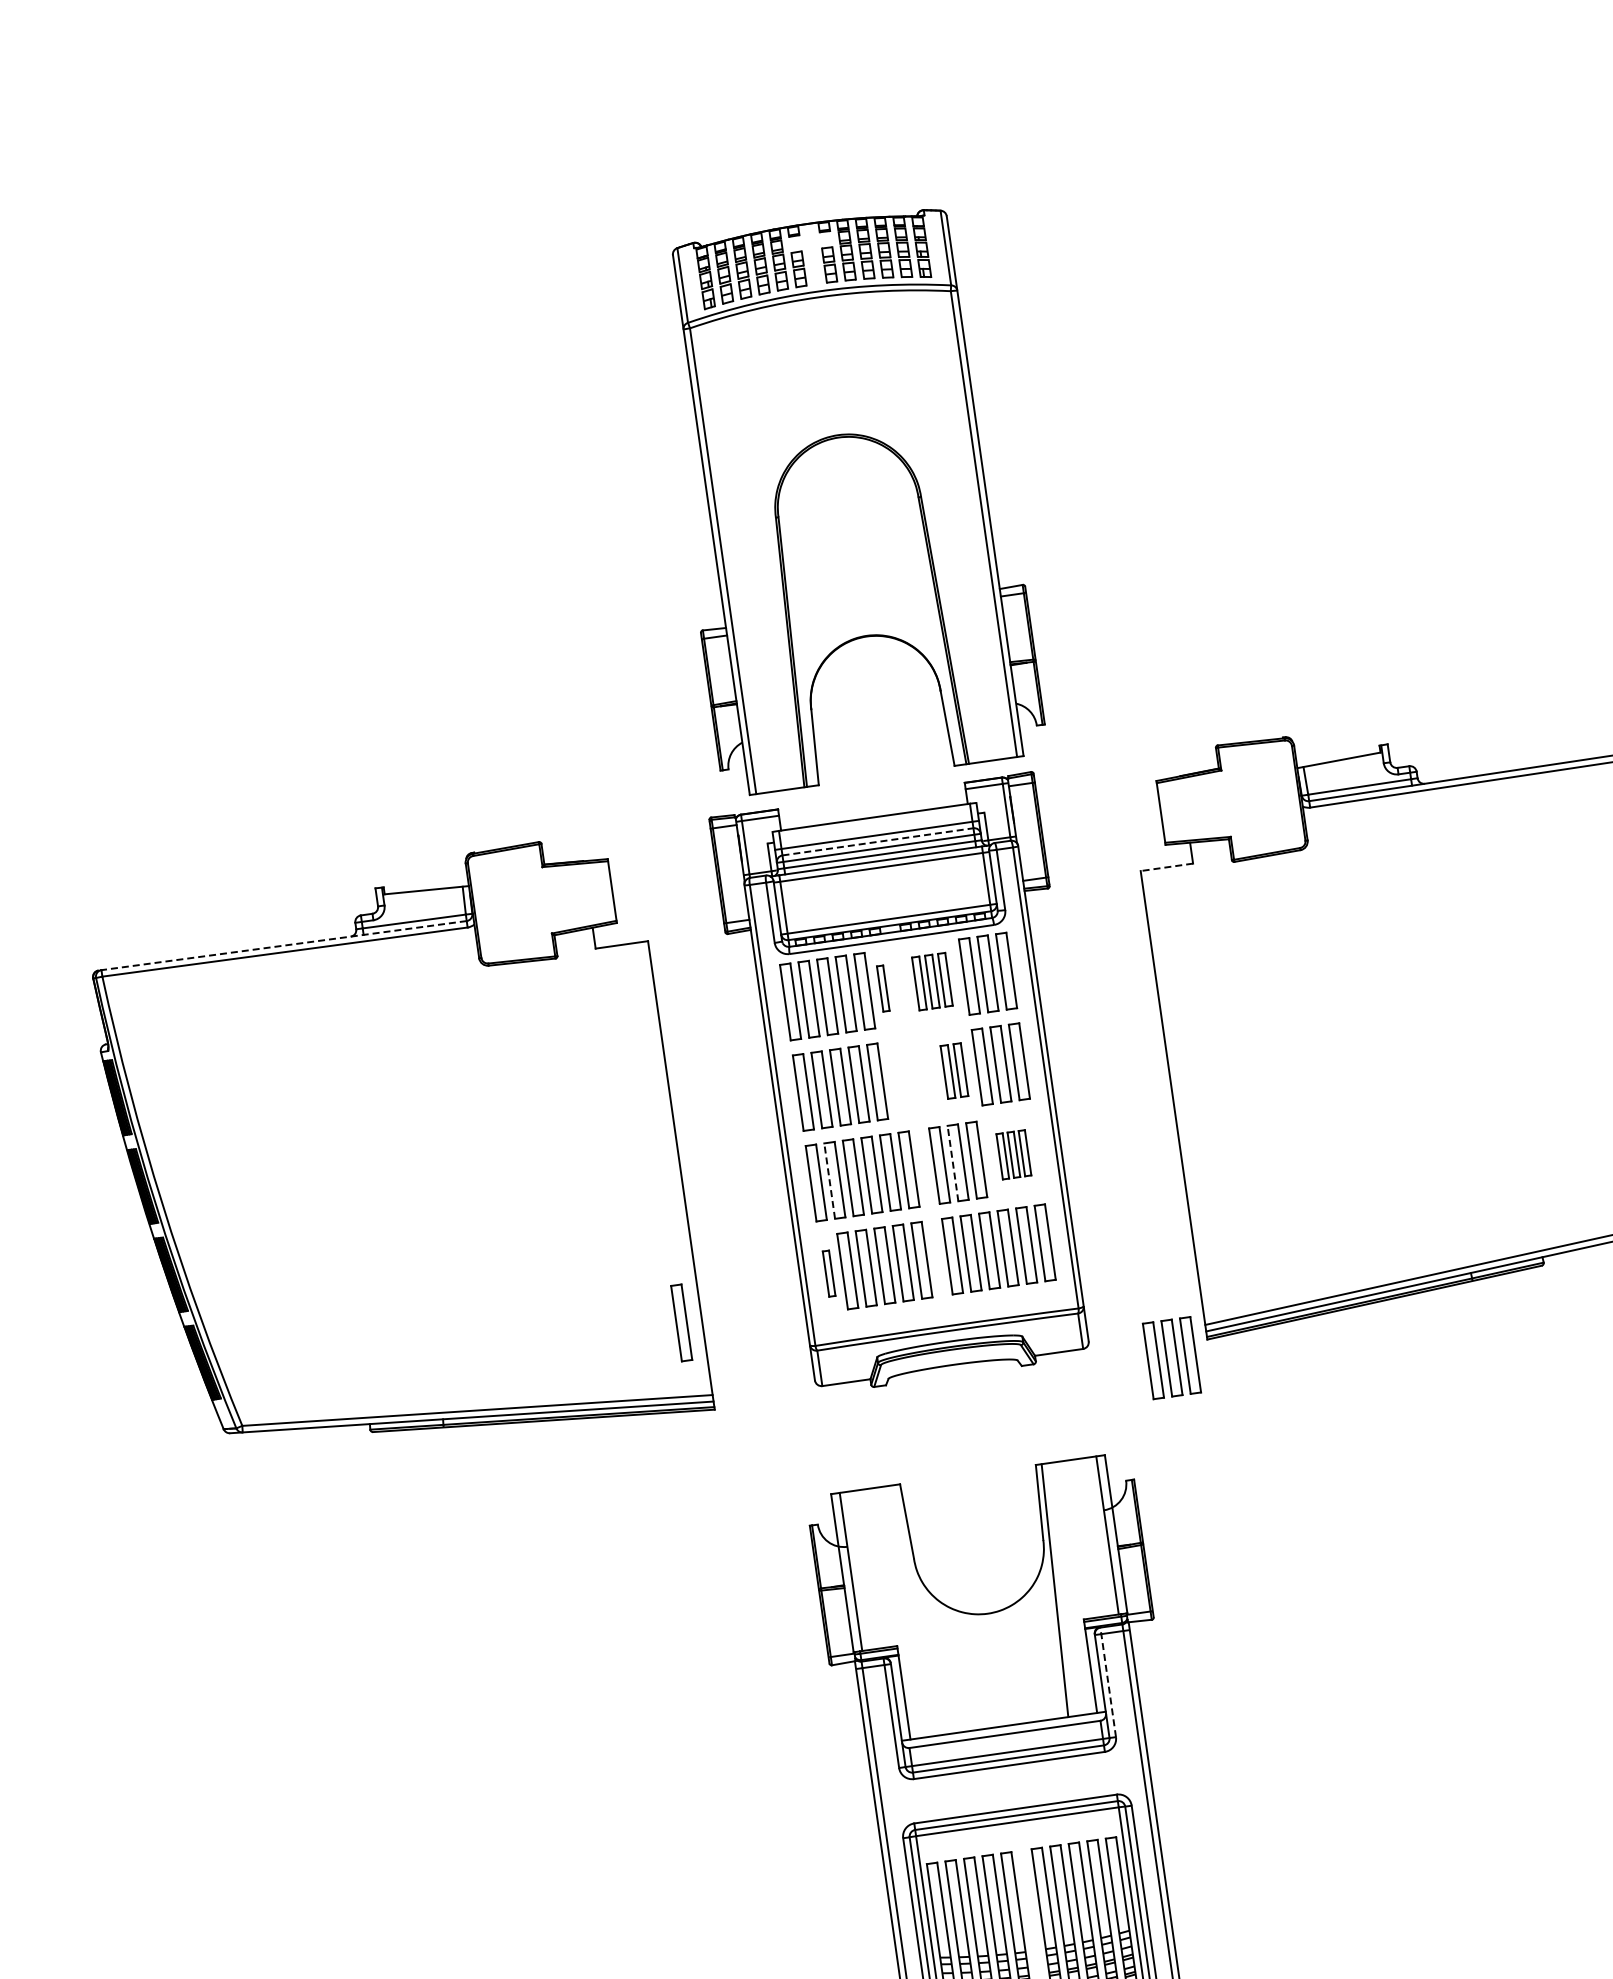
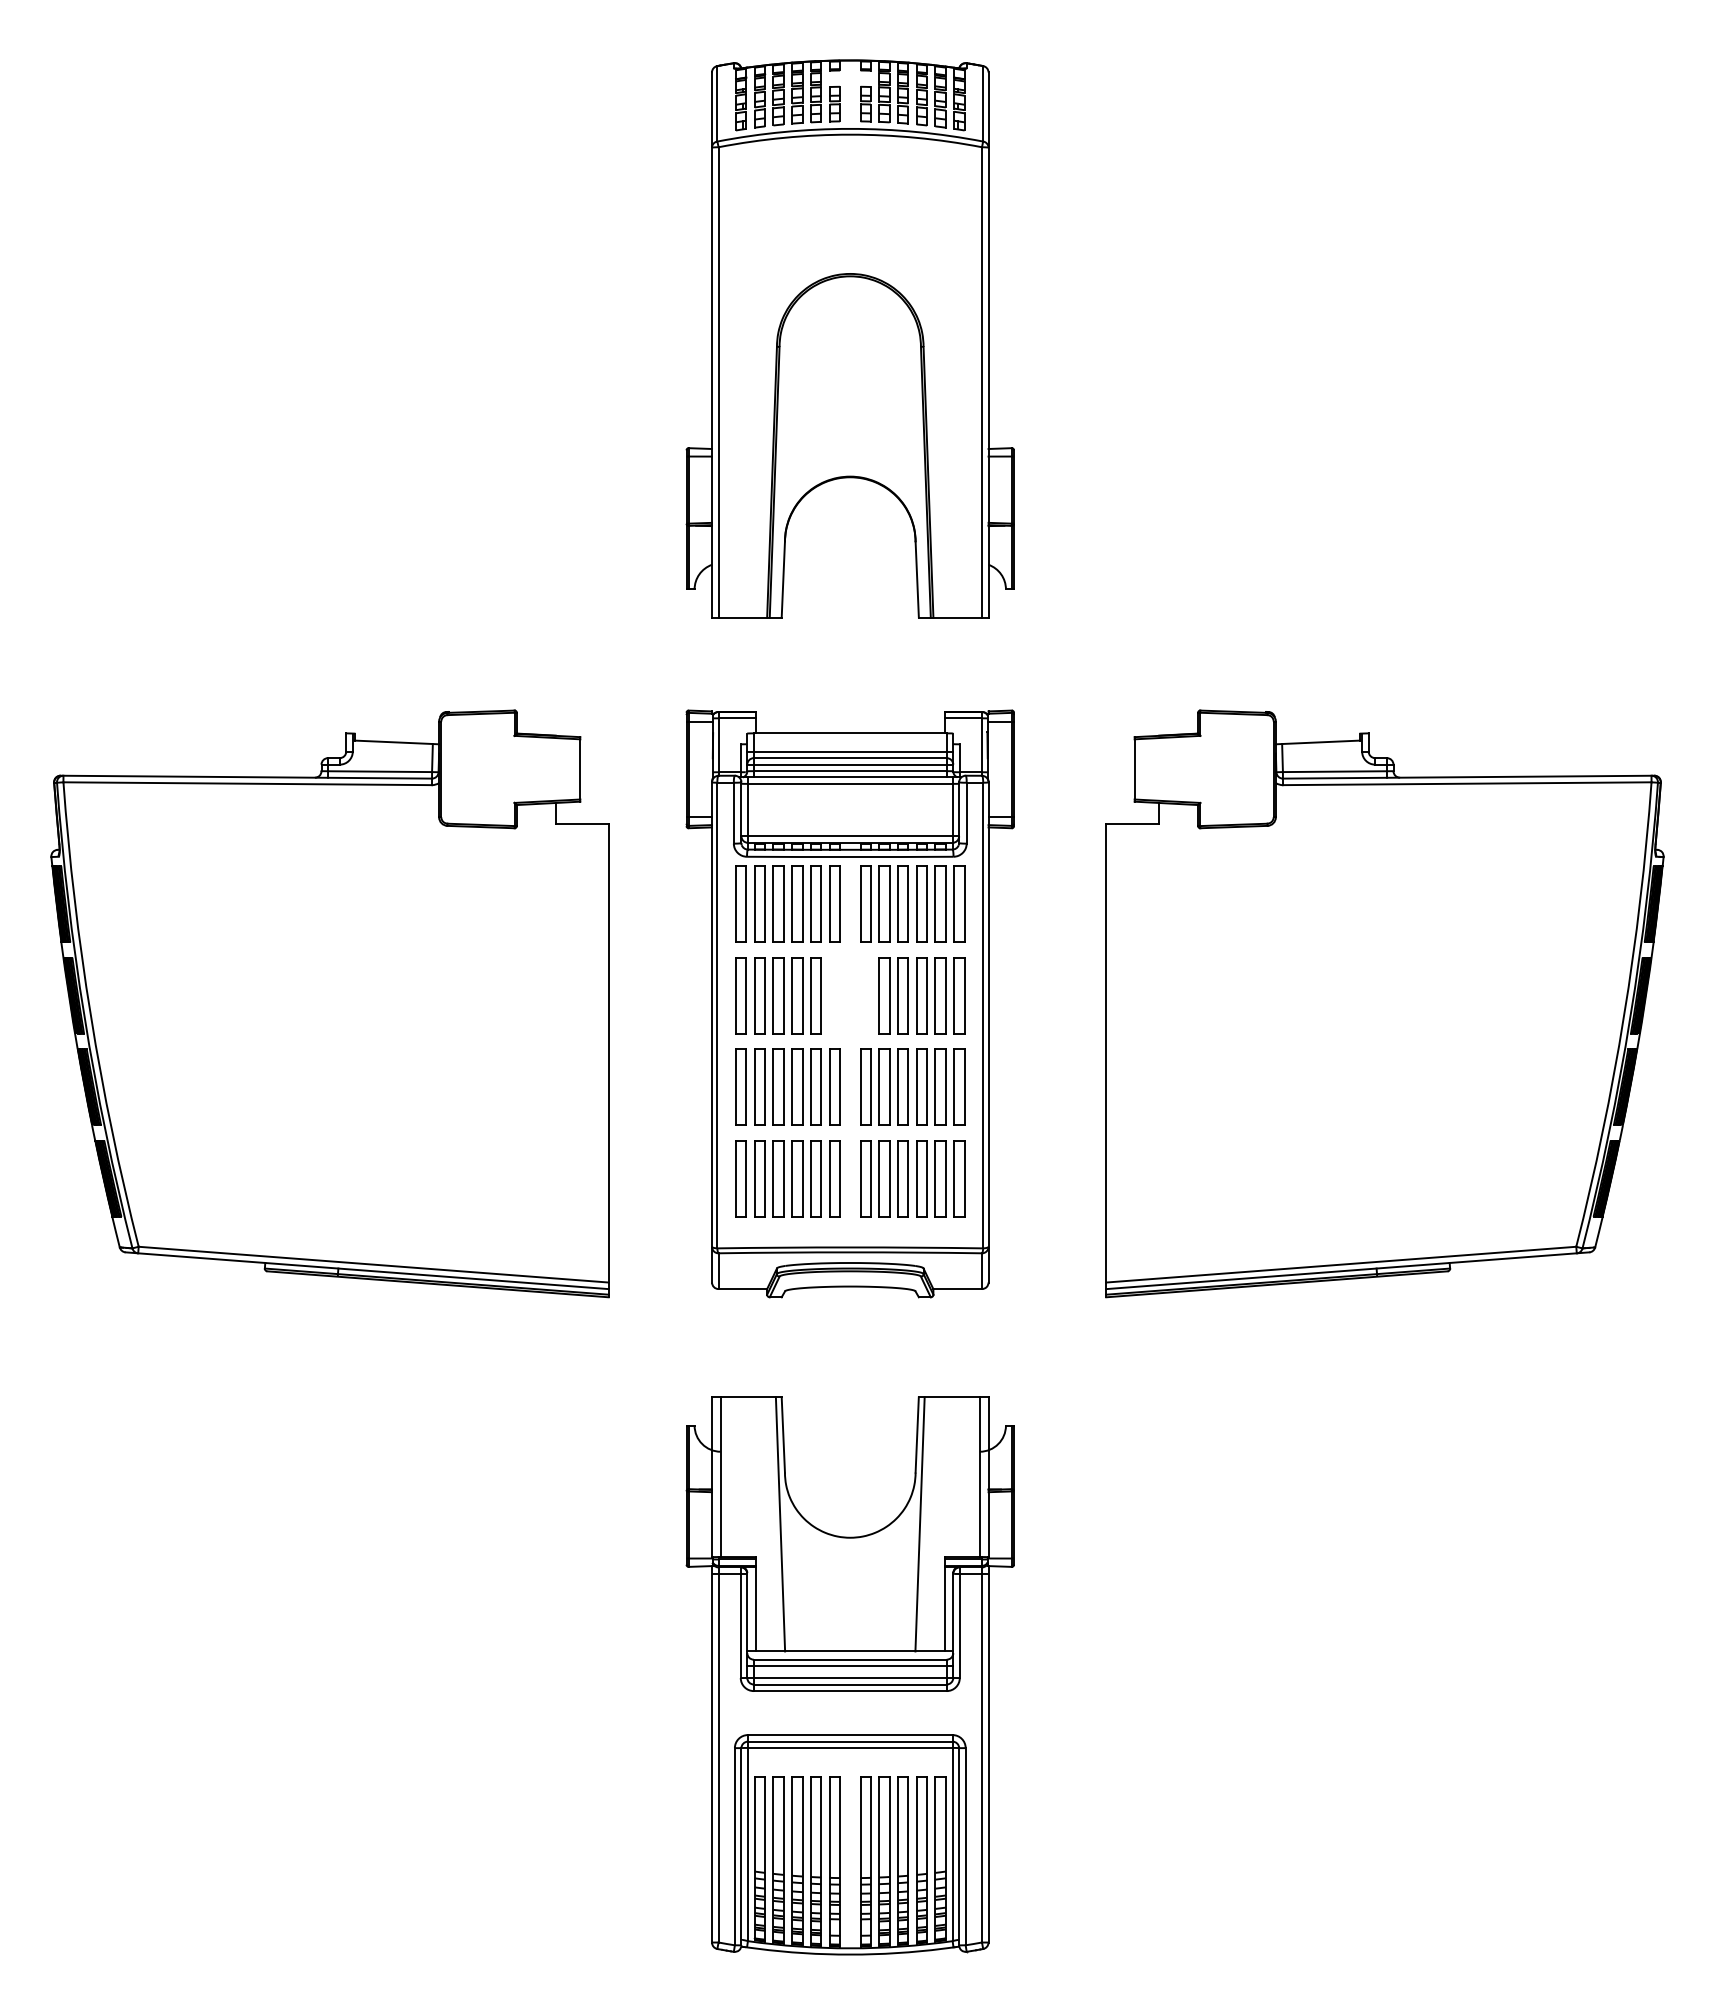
part: (846, 499) -> (849, 338), moved
line: (878, 842) -> (850, 758), dashed -> solid
line: (1166, 867) -> (1132, 824), dashed -> solid
line: (282, 946) -> (246, 777), dashed -> solid
part: (932, 980) -> (884, 903), size x1.43
part: (882, 987) -> (834, 903), size x1.67
part: (954, 1070) -> (893, 995), size x1.43
part: (1013, 1154) -> (940, 1086), size x1.67
line: (953, 1162) -> (879, 1086), dashed -> solid
line: (829, 1180) -> (754, 1086), dashed -> solid
part: (828, 1273) -> (740, 1178), size x1.67
part: (680, 1322) -> (587, 1206), removed
part: (1171, 1357) -> (1068, 1310), removed
line: (916, 1610) -> (780, 1524), added
line: (1107, 1682) -> (959, 1622), dashed -> solid
line: (1006, 1741) -> (850, 1666), added

